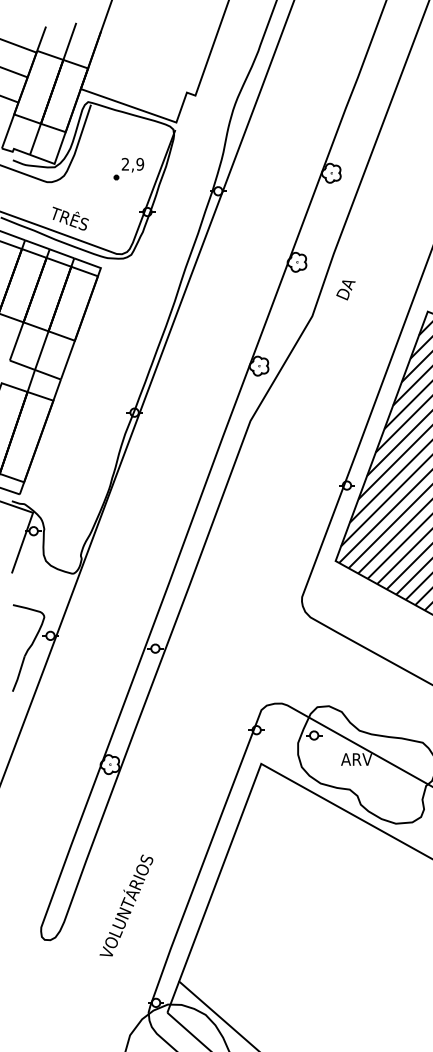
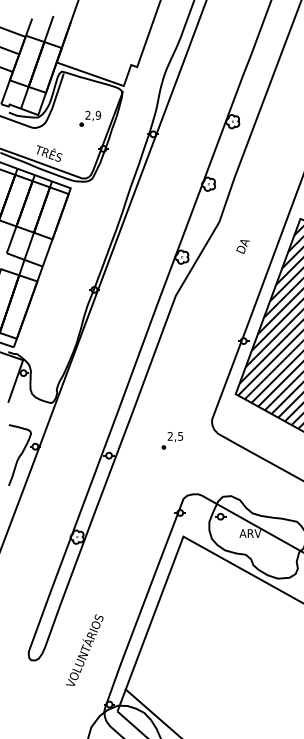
text: (345, 289) -> (242, 246), moved
part: (245, 627) -> (172, 440), added
text: (126, 904) -> (84, 649), moved

